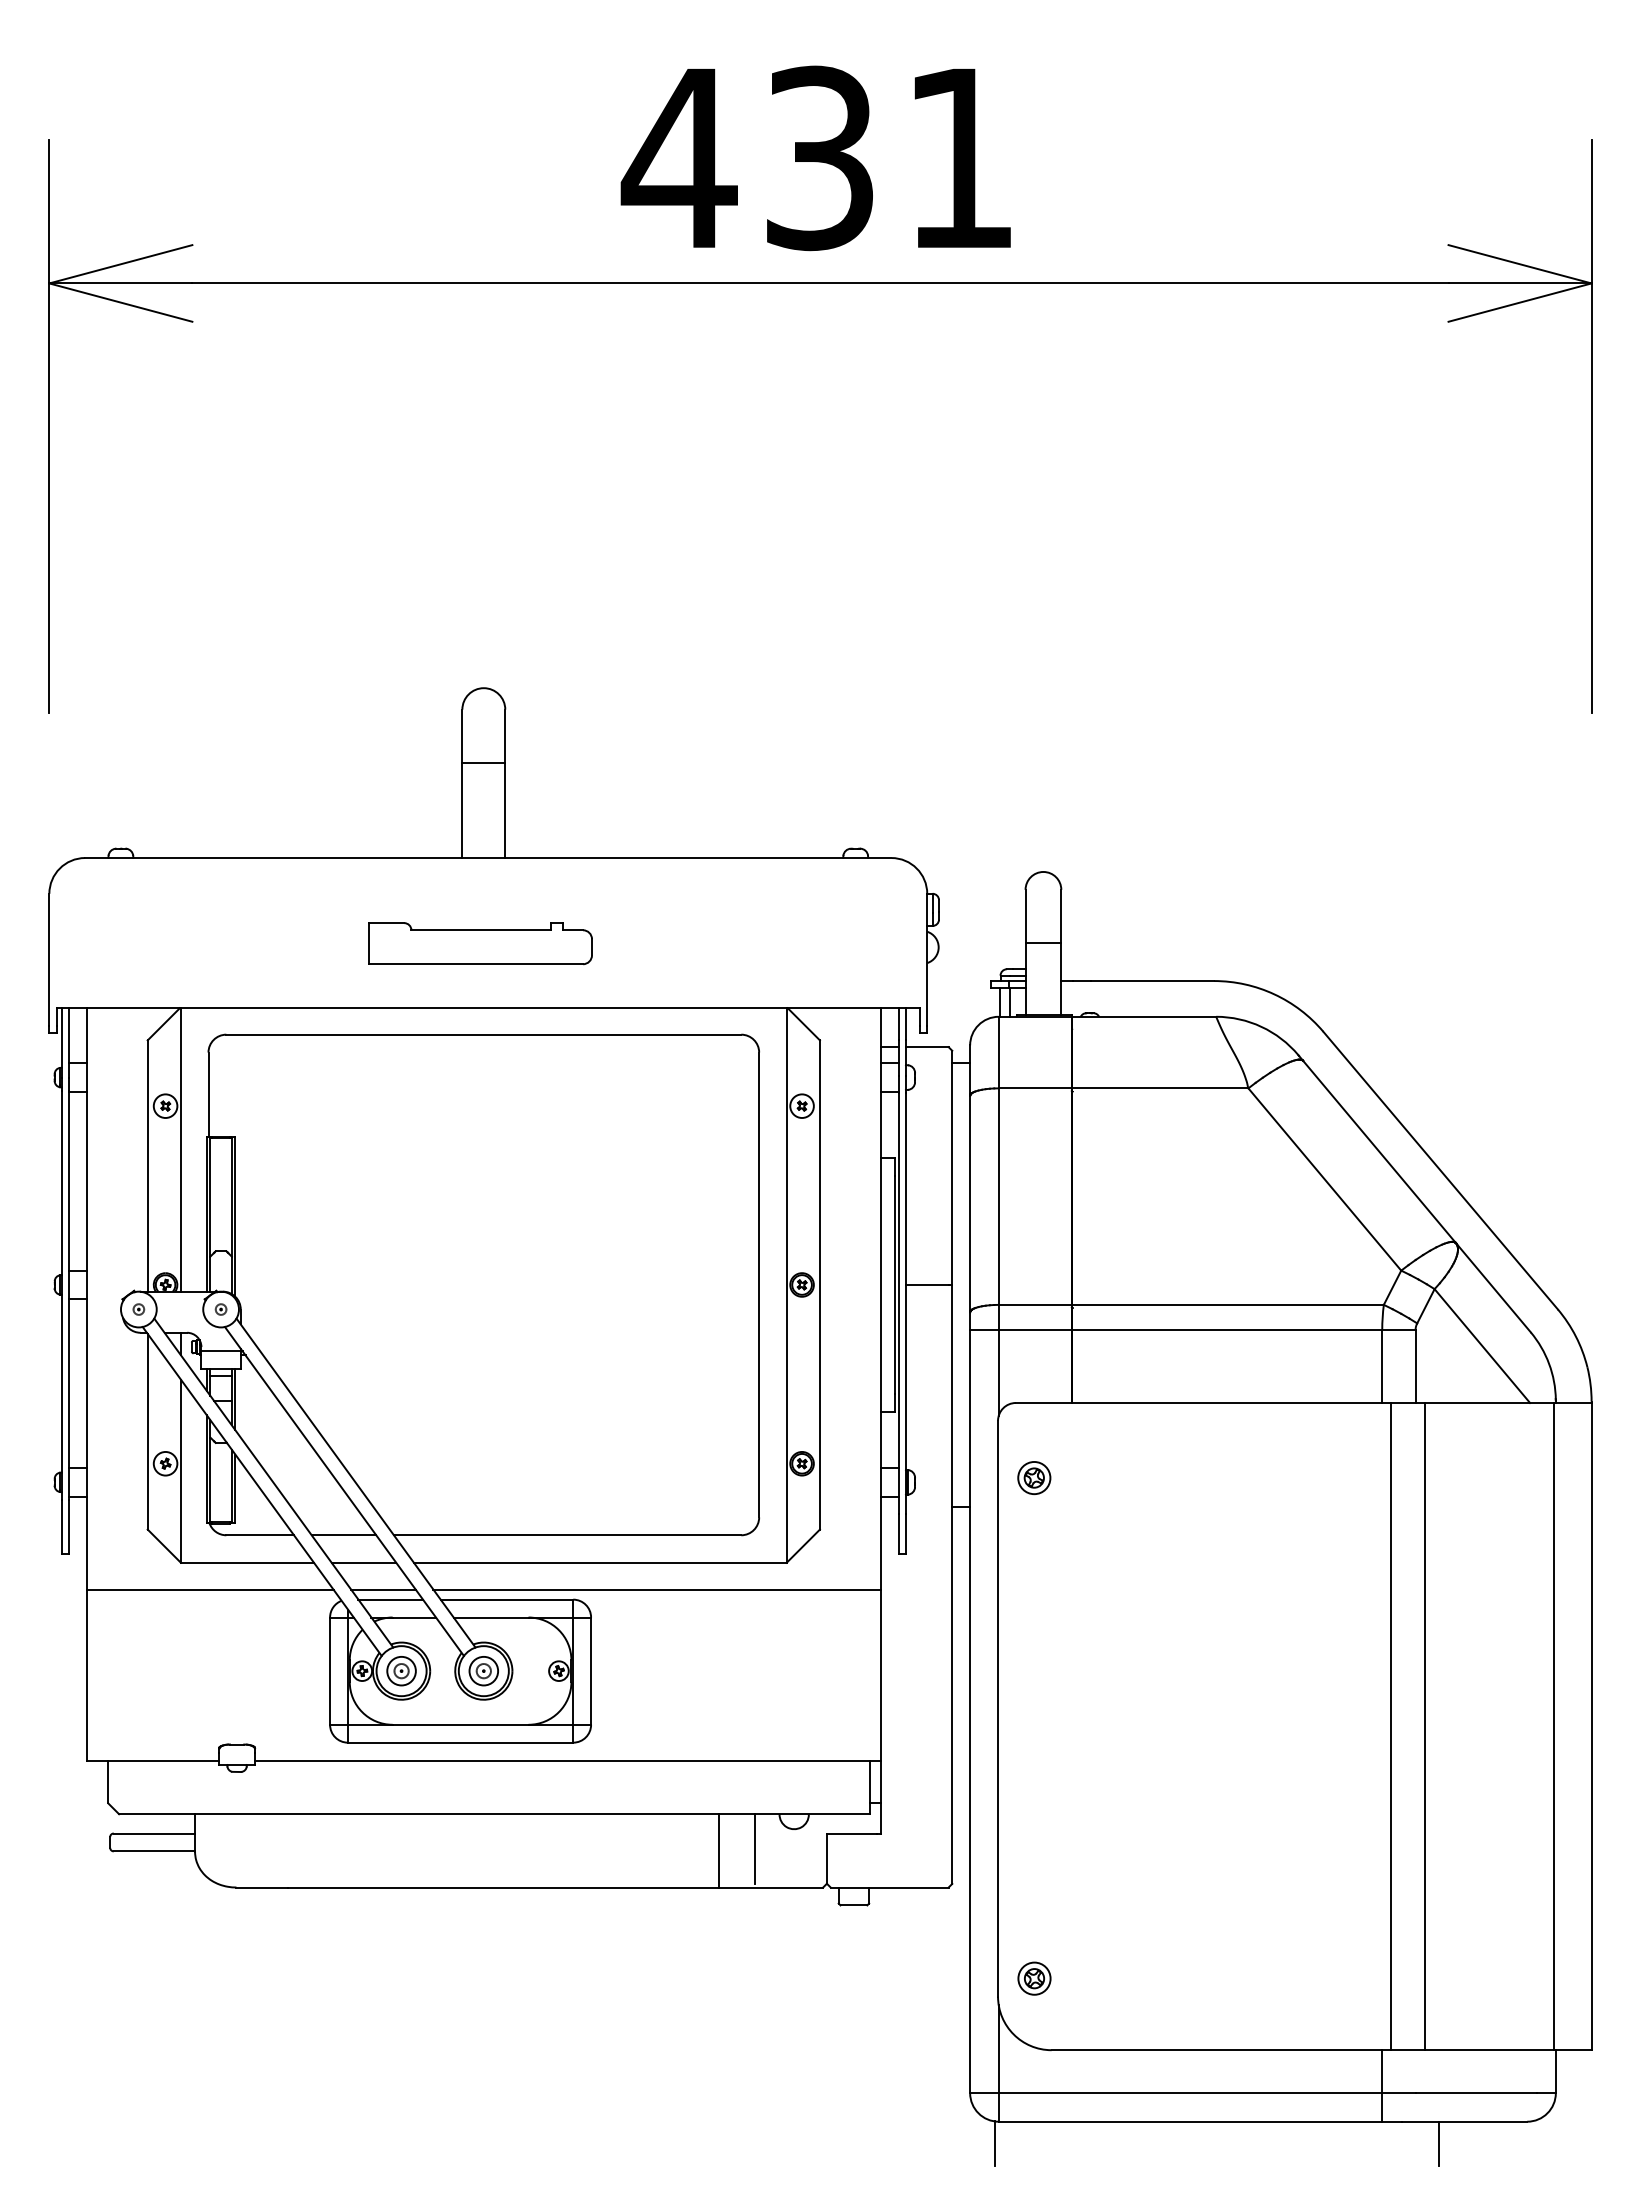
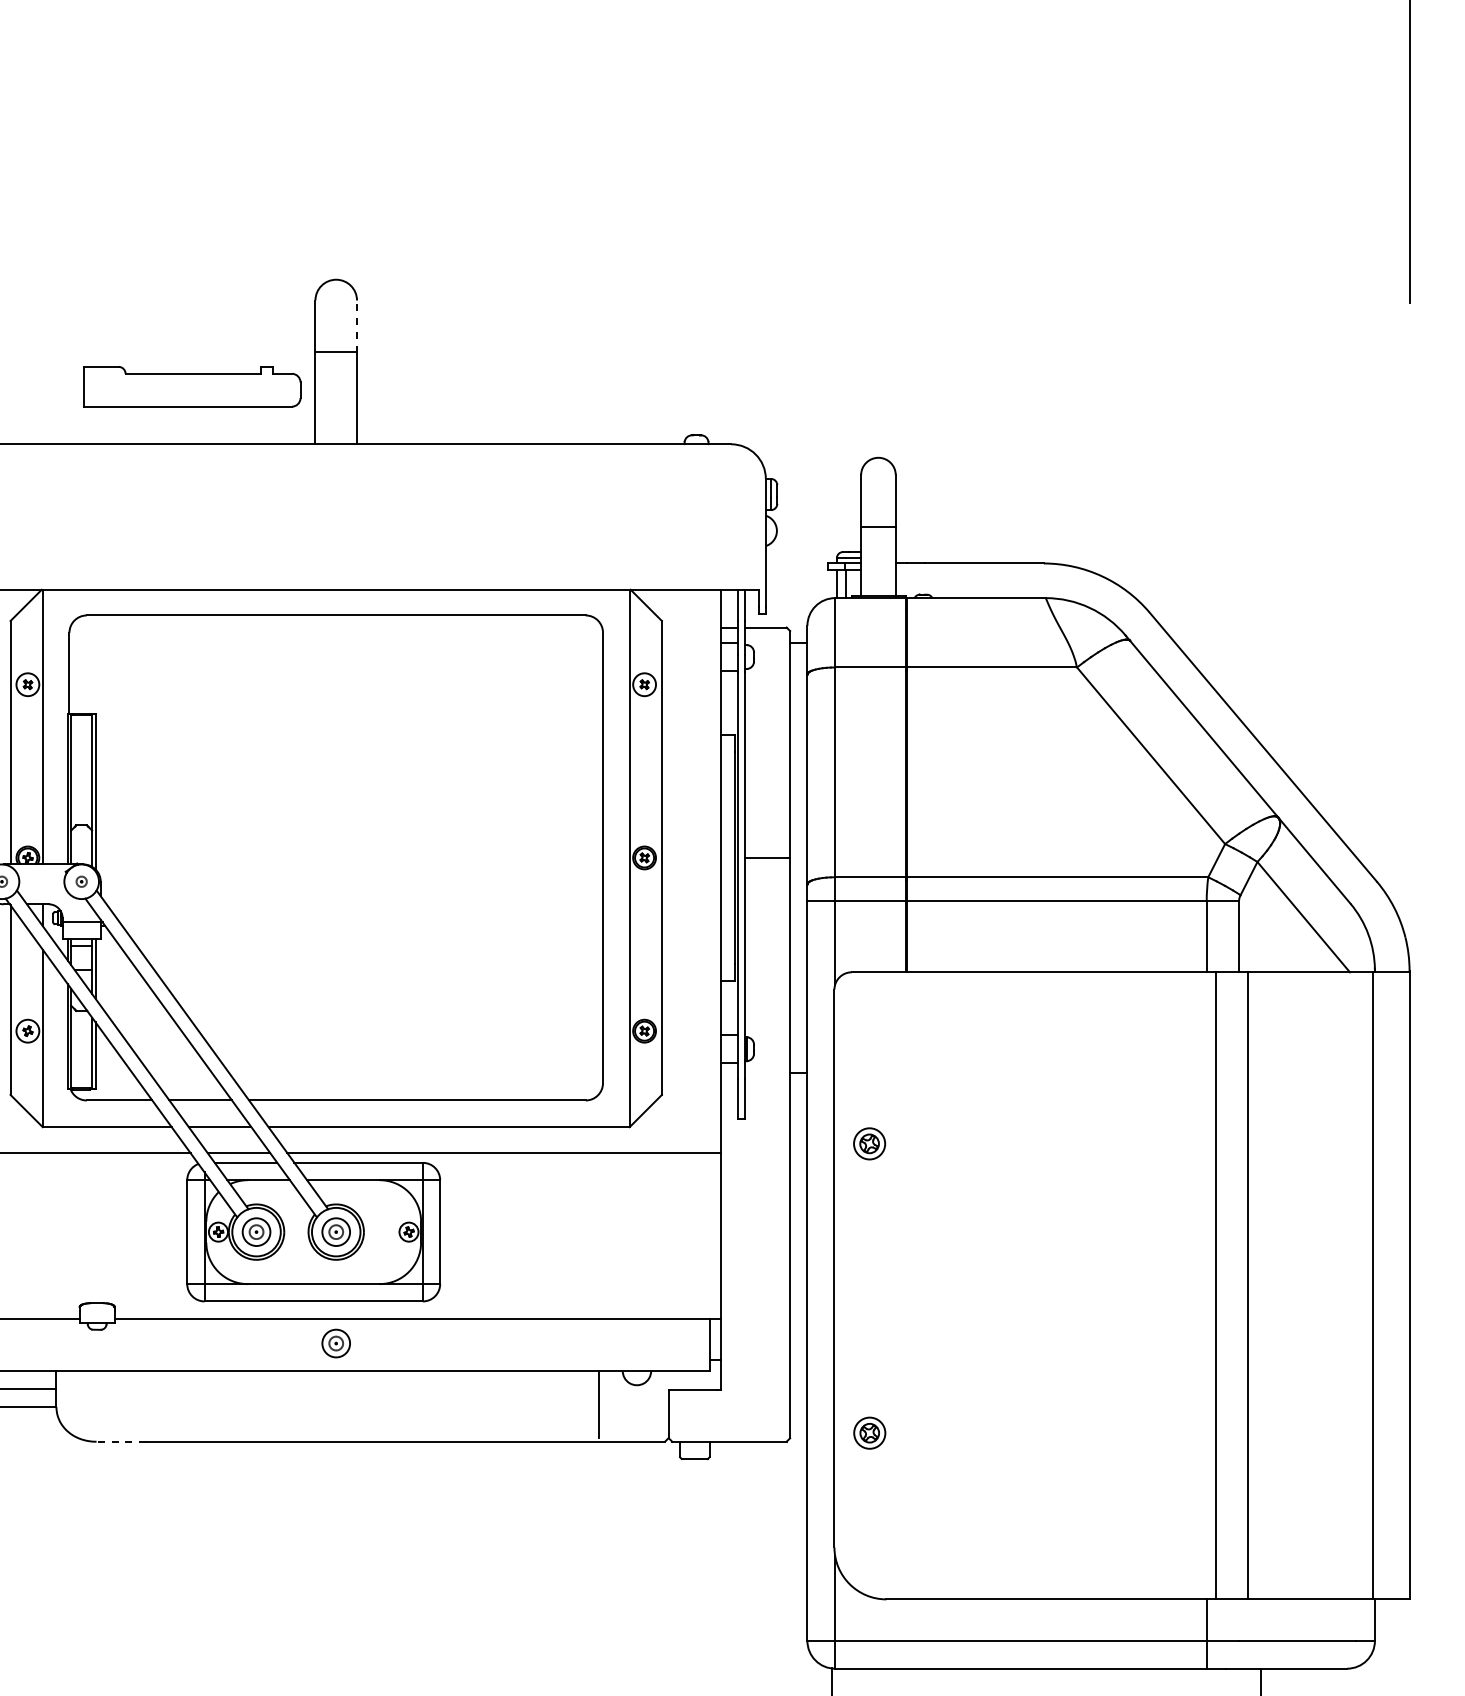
line: (505, 736) -> (357, 326), solid -> dashed
part: (480, 943) -> (192, 386), moved
part: (1034, 1478) -> (869, 1144), moved
part: (483, 1786) -> (335, 1343), added
line: (719, 1850) -> (564, 1405), removed
line: (262, 1887) -> (121, 1441), solid -> dashed
part: (1034, 1978) -> (869, 1433), moved

